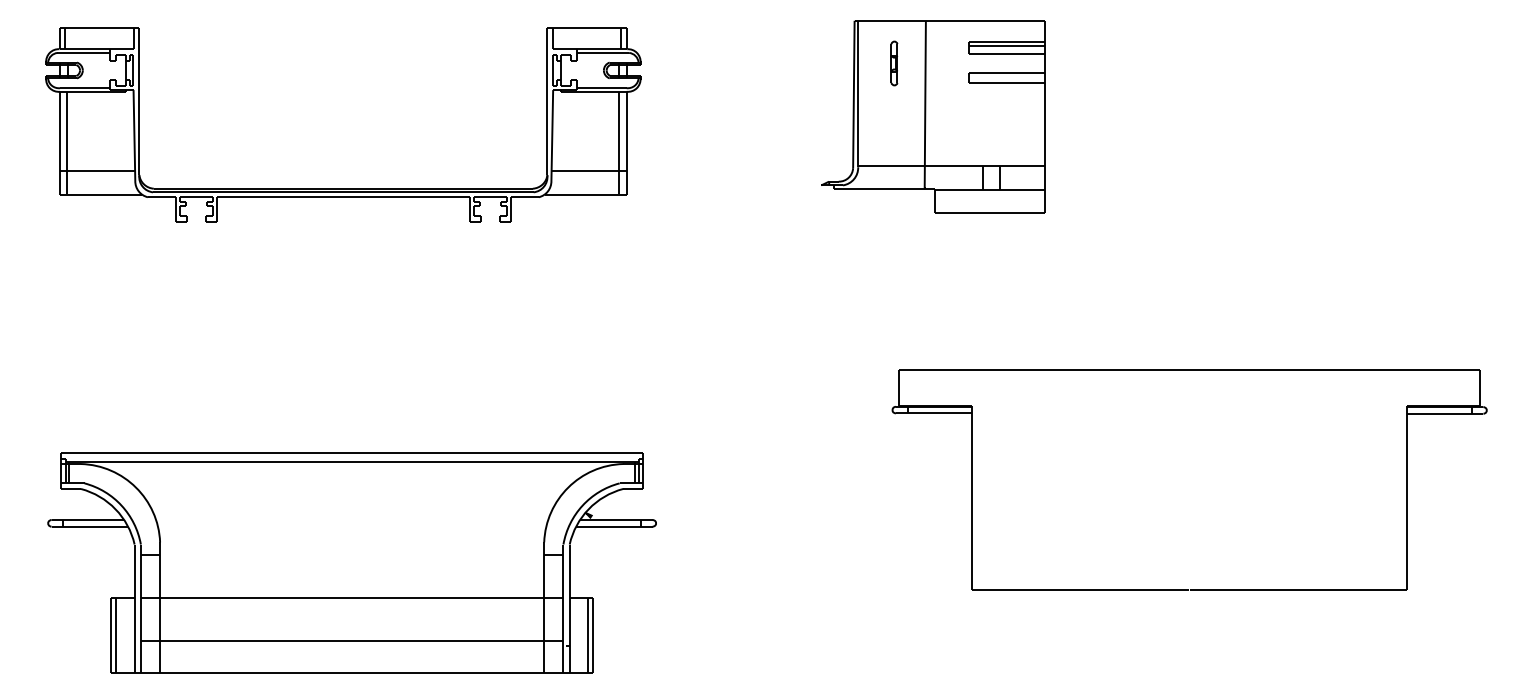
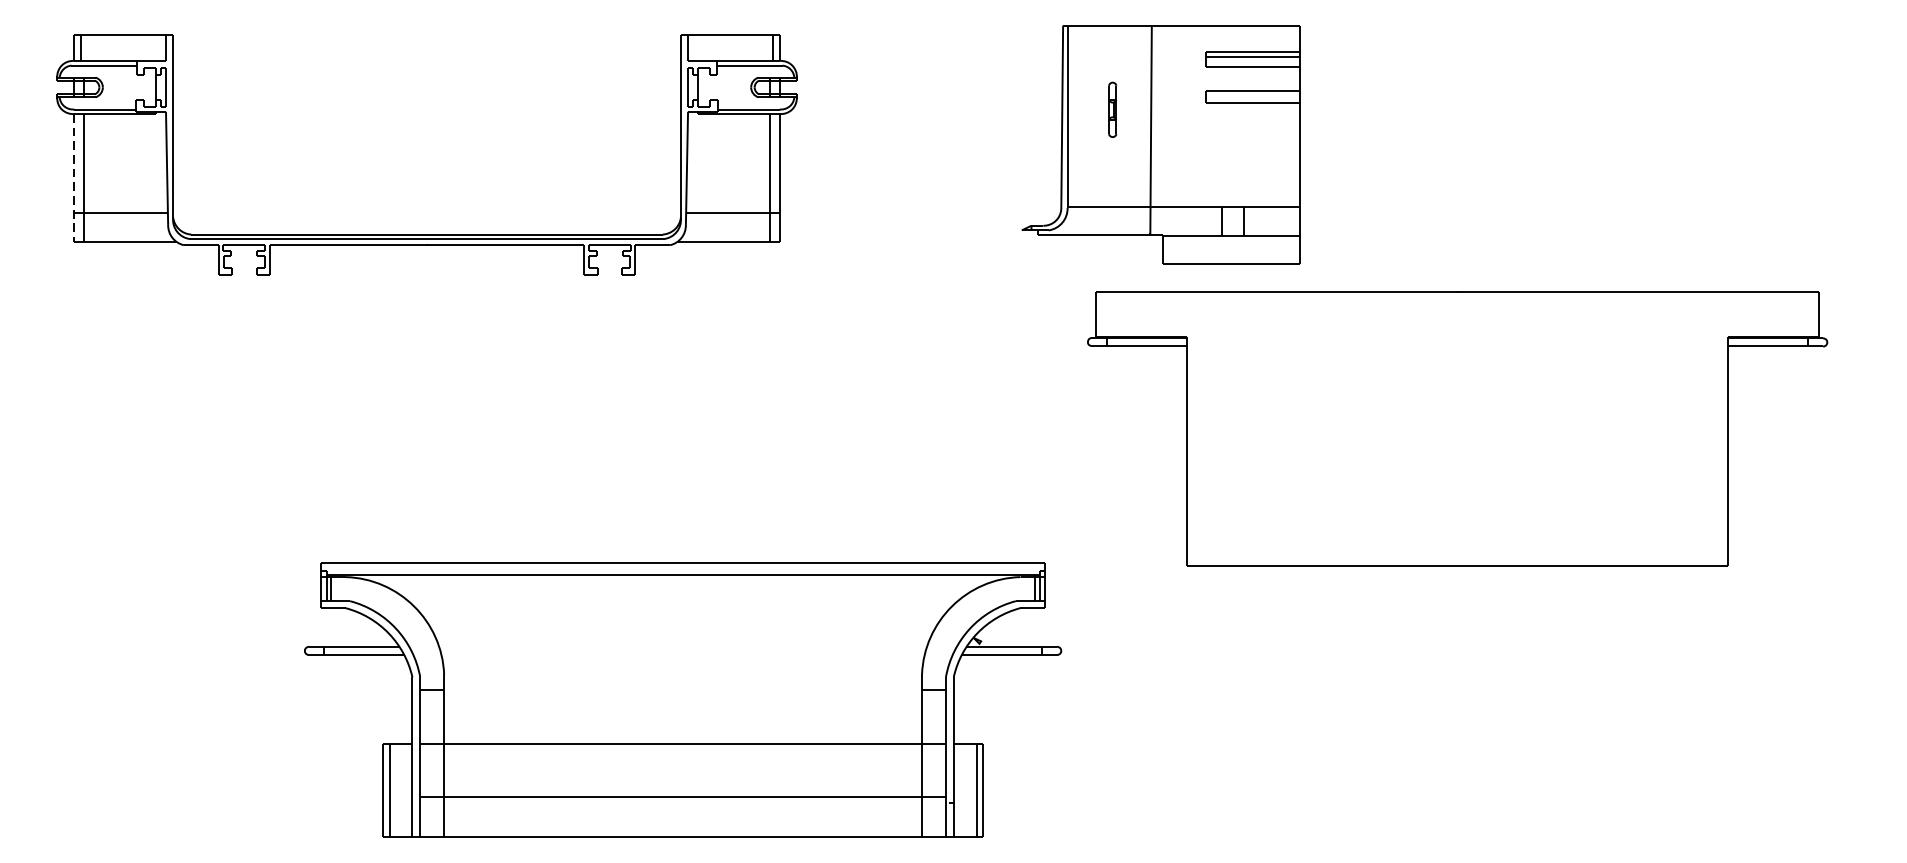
part: (894, 63) -> (1112, 109), moved
line: (60, 143) -> (75, 178), solid -> dashed
part: (1189, 370) -> (1457, 292), moved
part: (351, 562) -> (682, 699), moved

